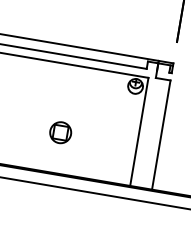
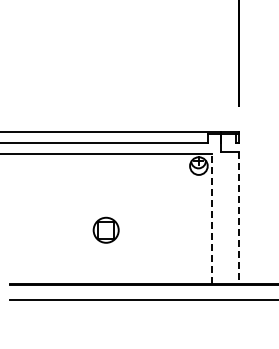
part: (60, 131) -> (105, 229), moved
line: (139, 131) -> (212, 218), solid -> dashed
line: (161, 135) -> (238, 218), solid -> dashed

